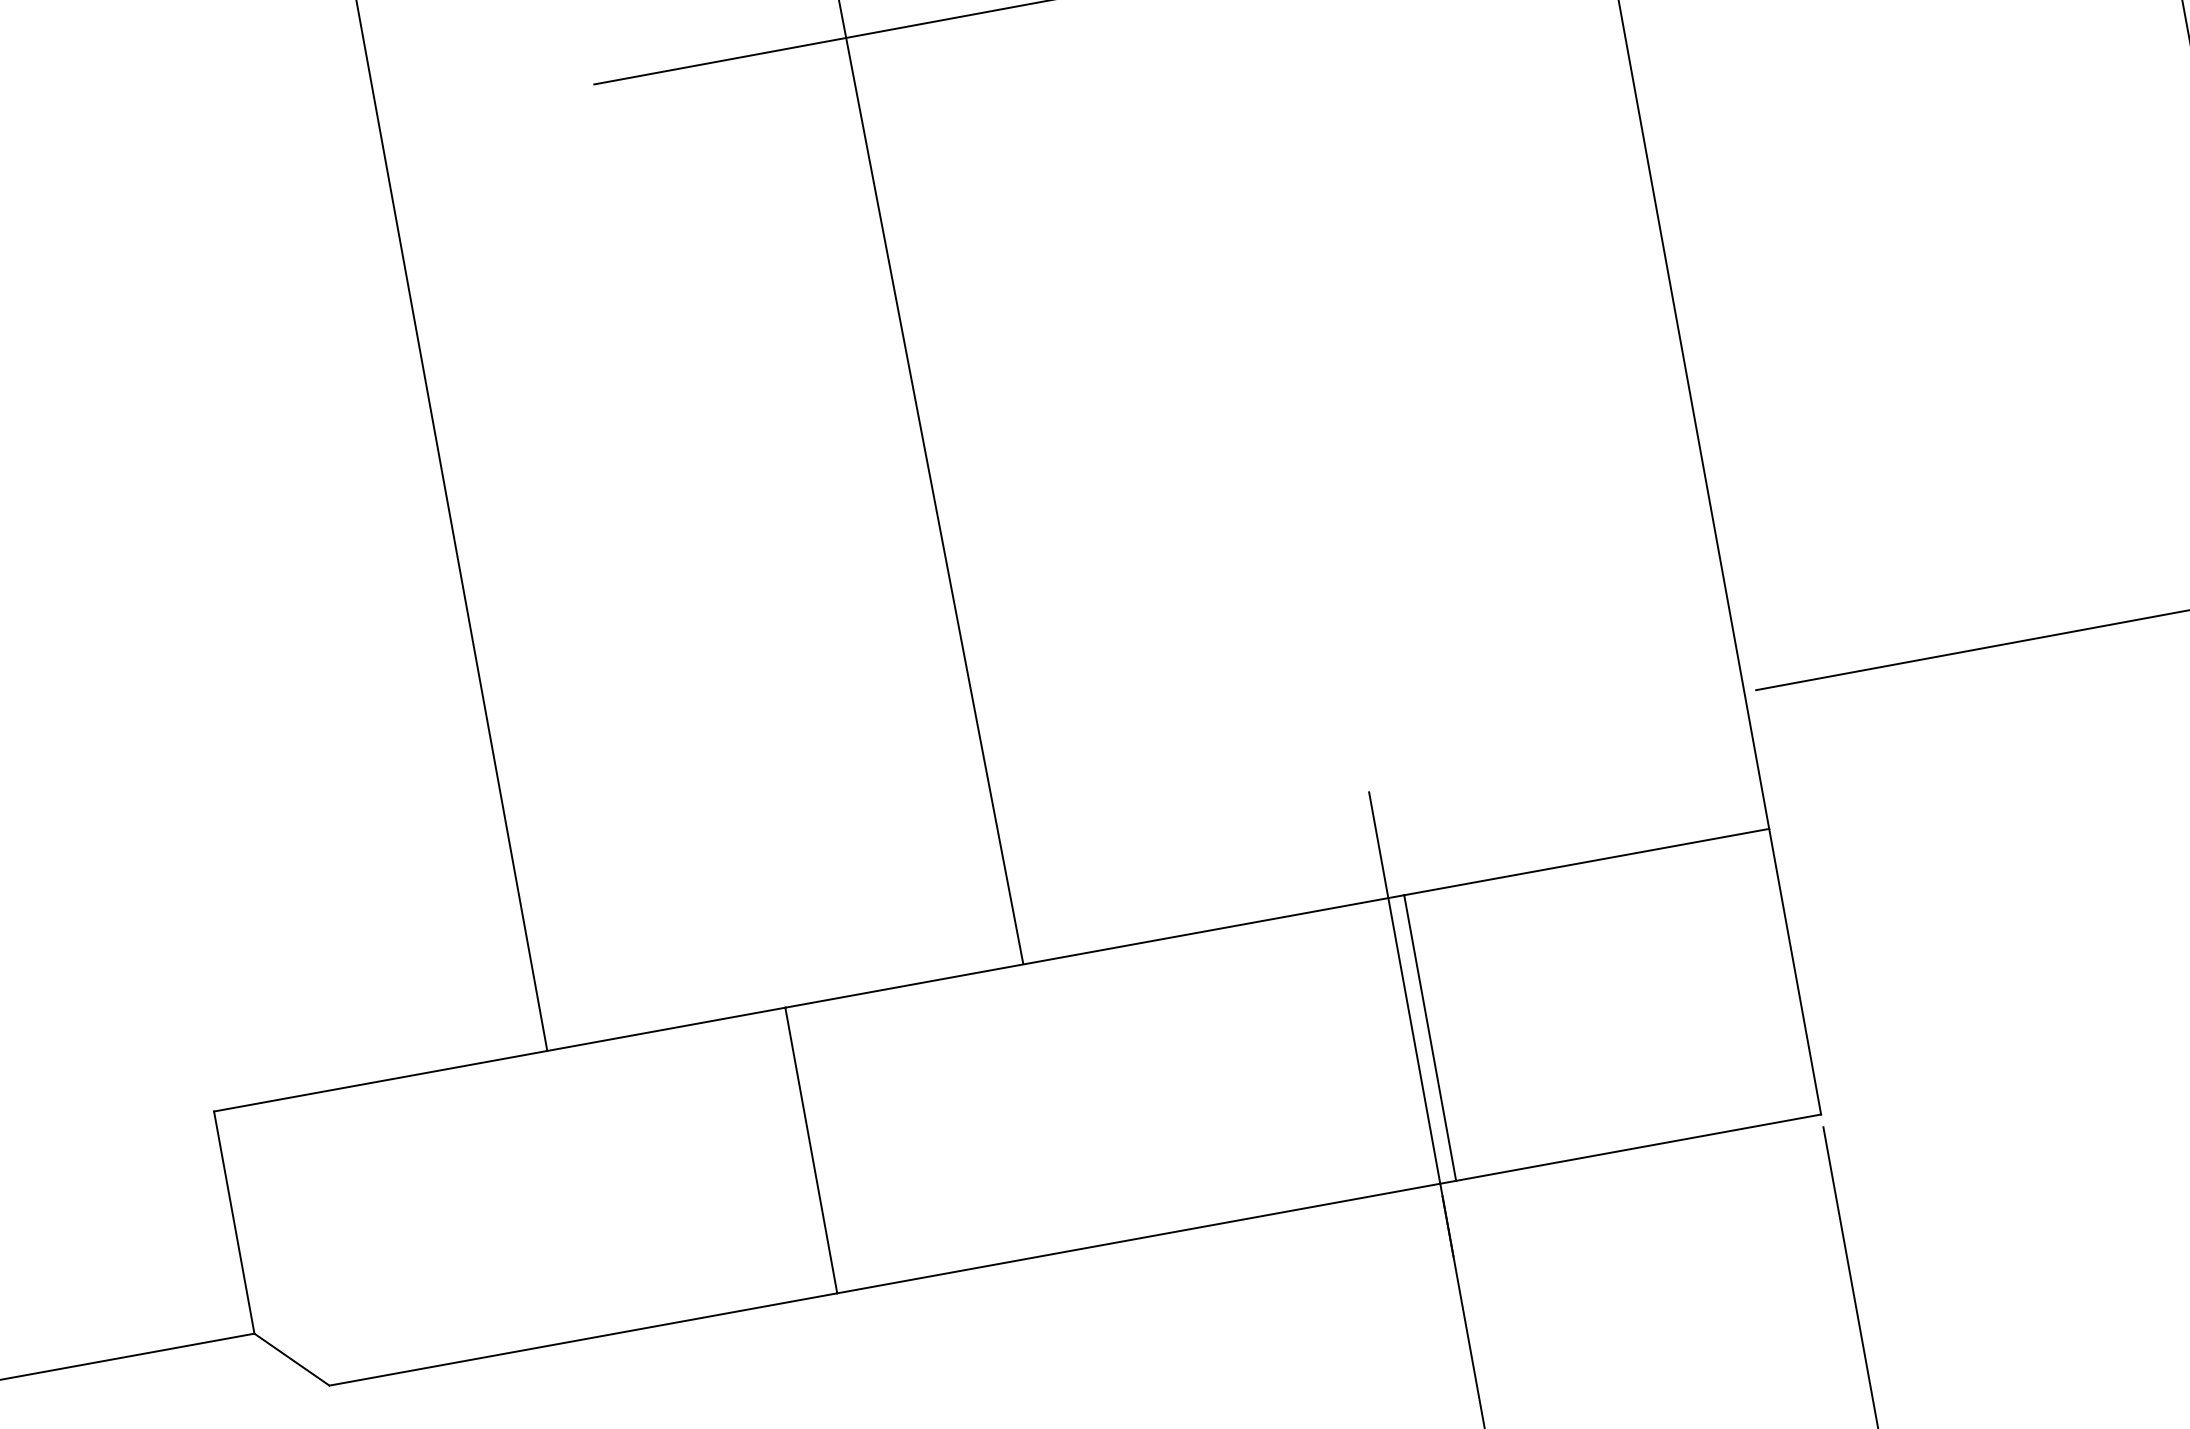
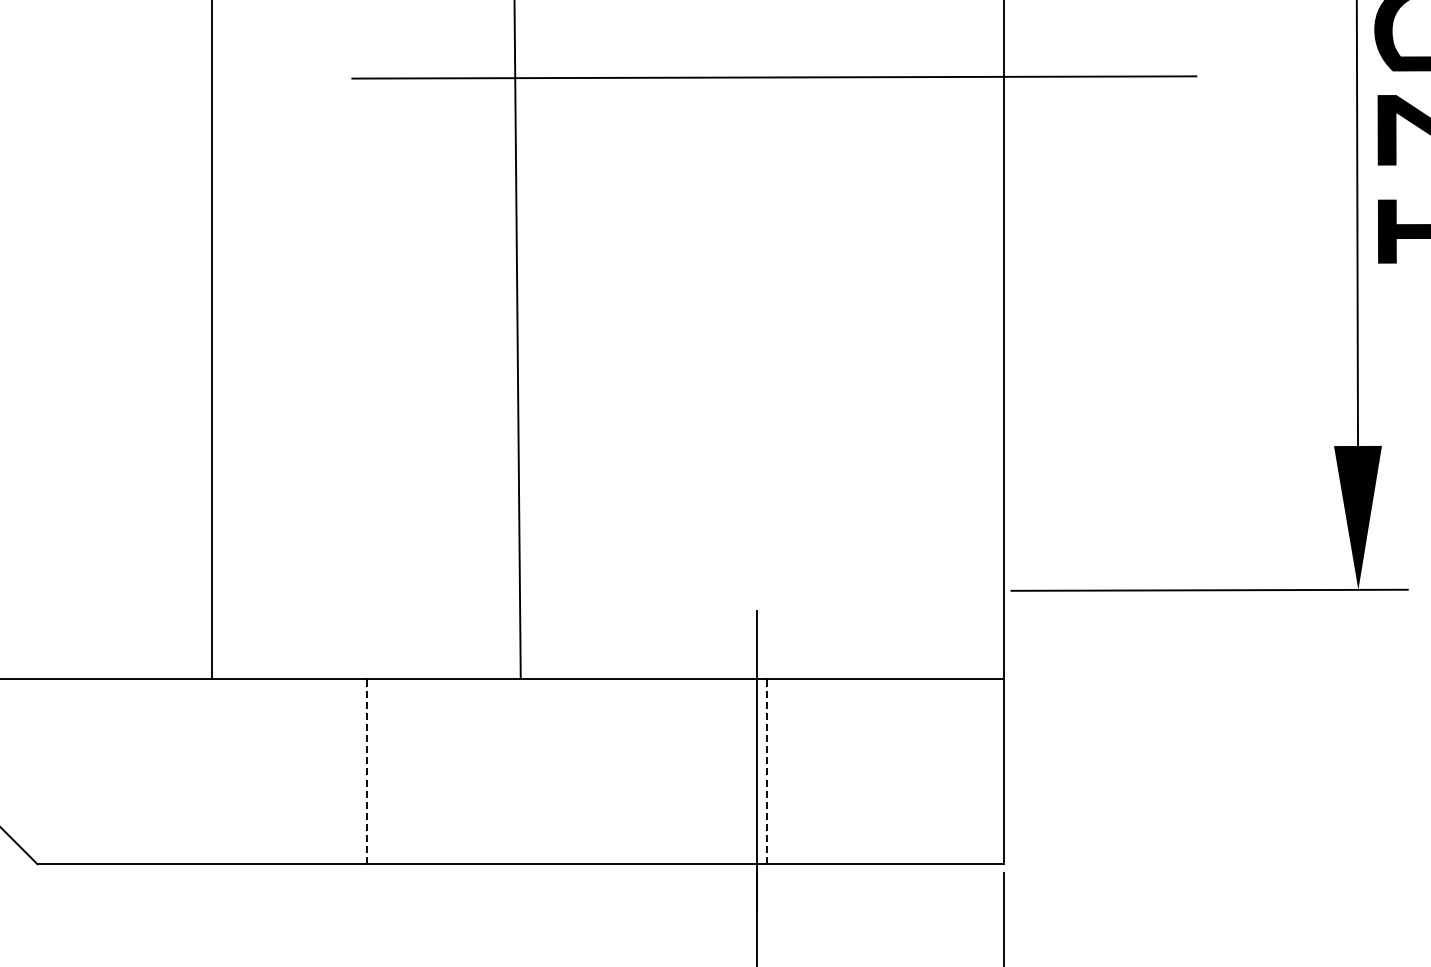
line: (1430, 1037) -> (767, 771), solid -> dashed
line: (811, 1150) -> (366, 771), solid -> dashed

